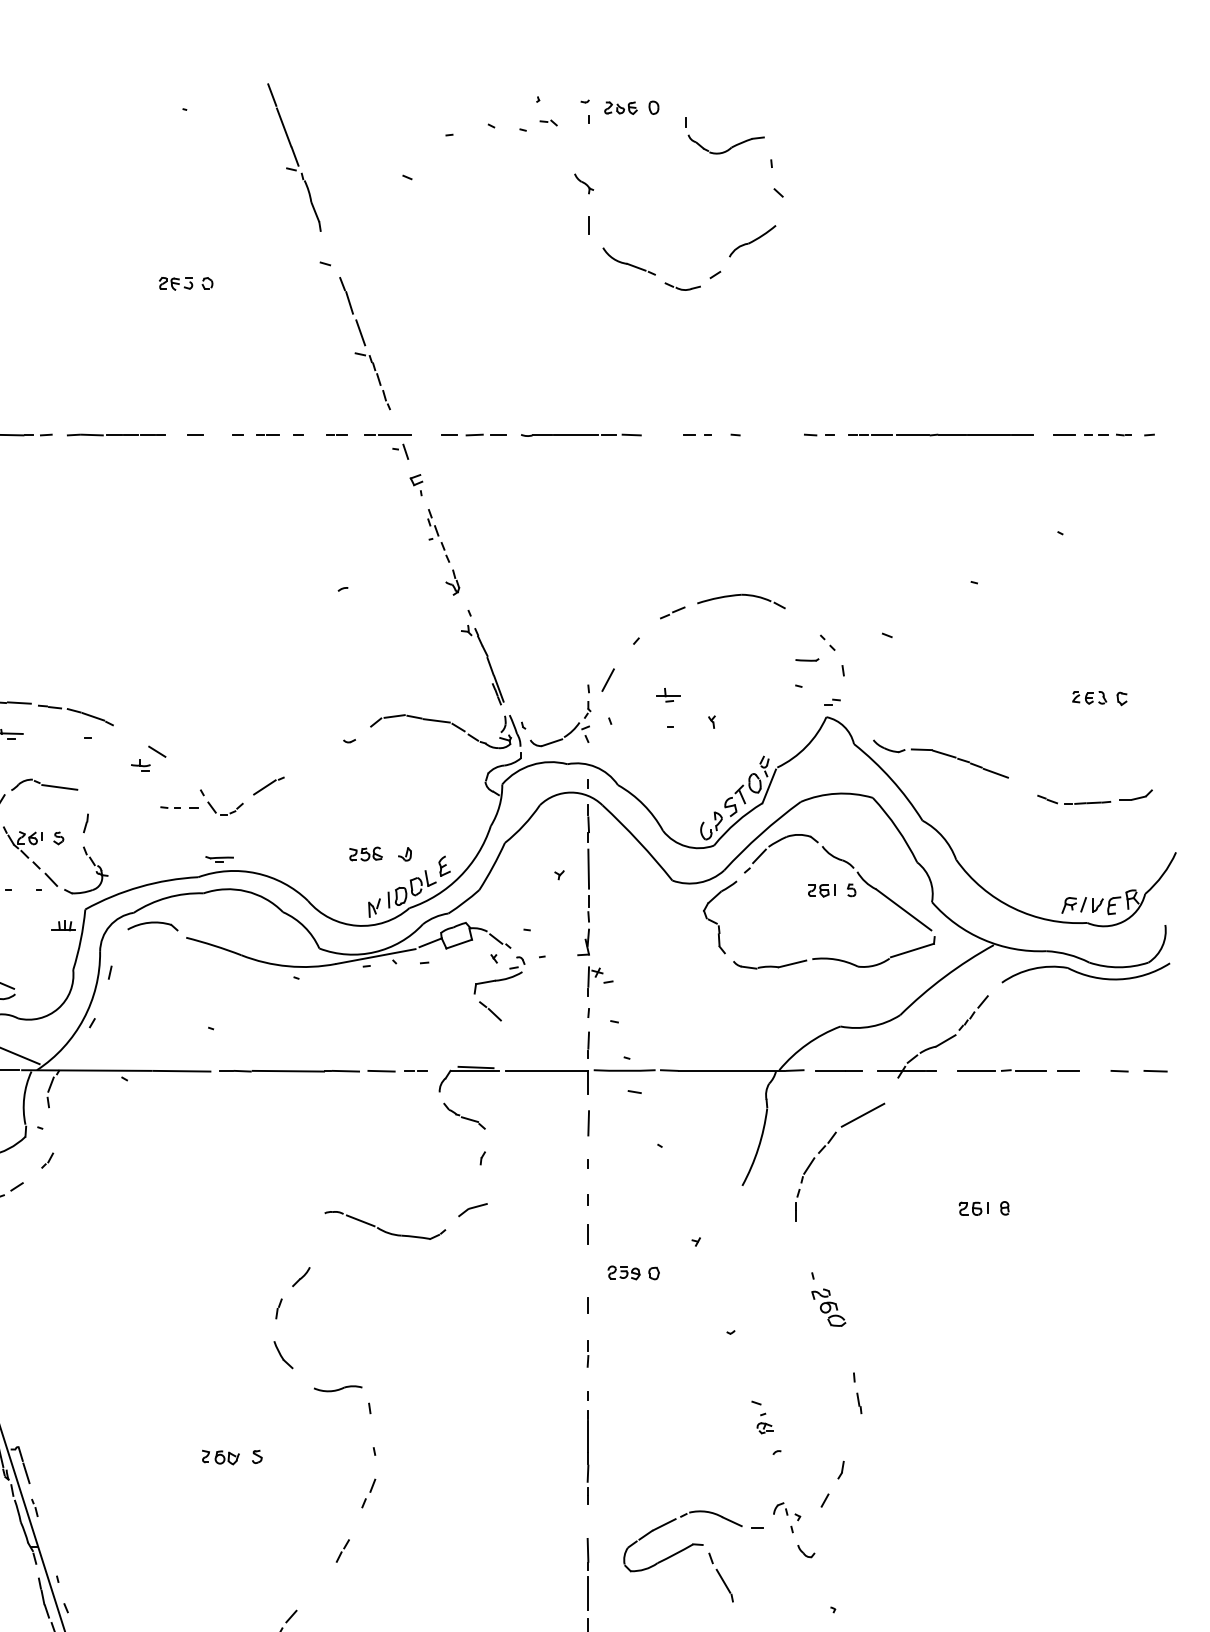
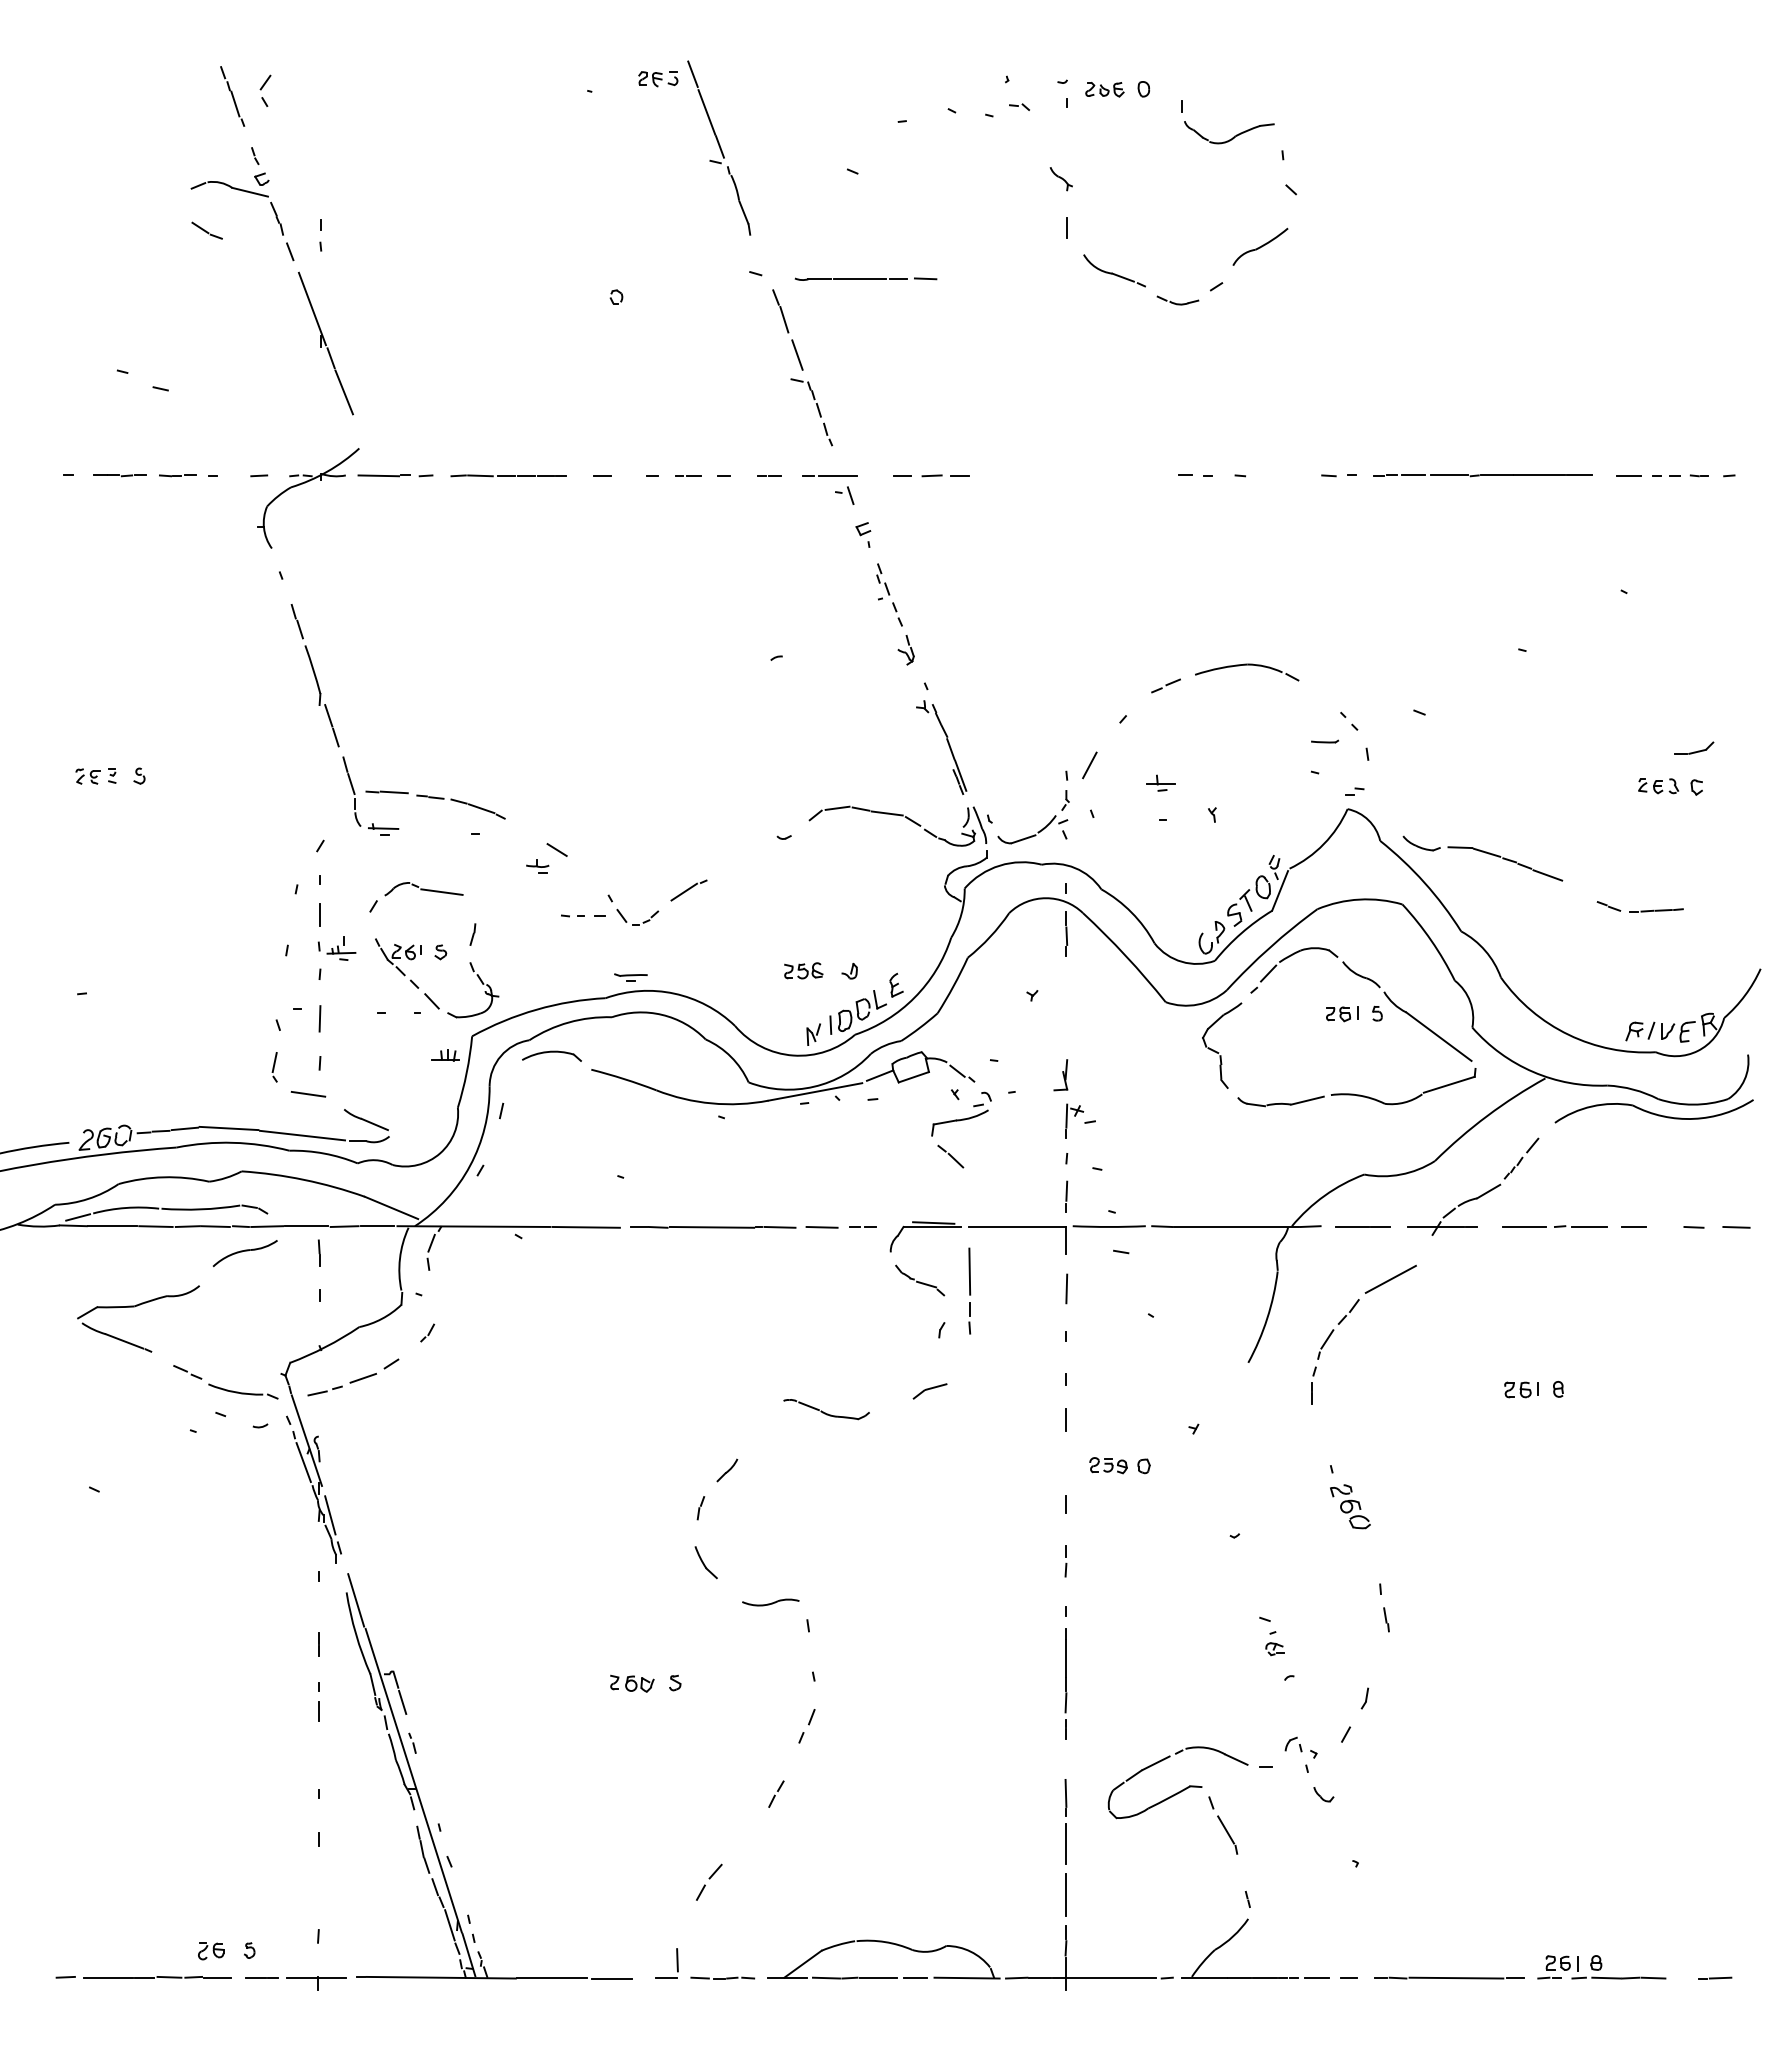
part: (176, 284) -> (658, 79), moved
part: (580, 434) -> (865, 278), moved
part: (1136, 794) -> (1694, 747), moved
part: (588, 885) -> (969, 1290), moved
part: (385, 1225) -> (826, 1409), size x0.6

